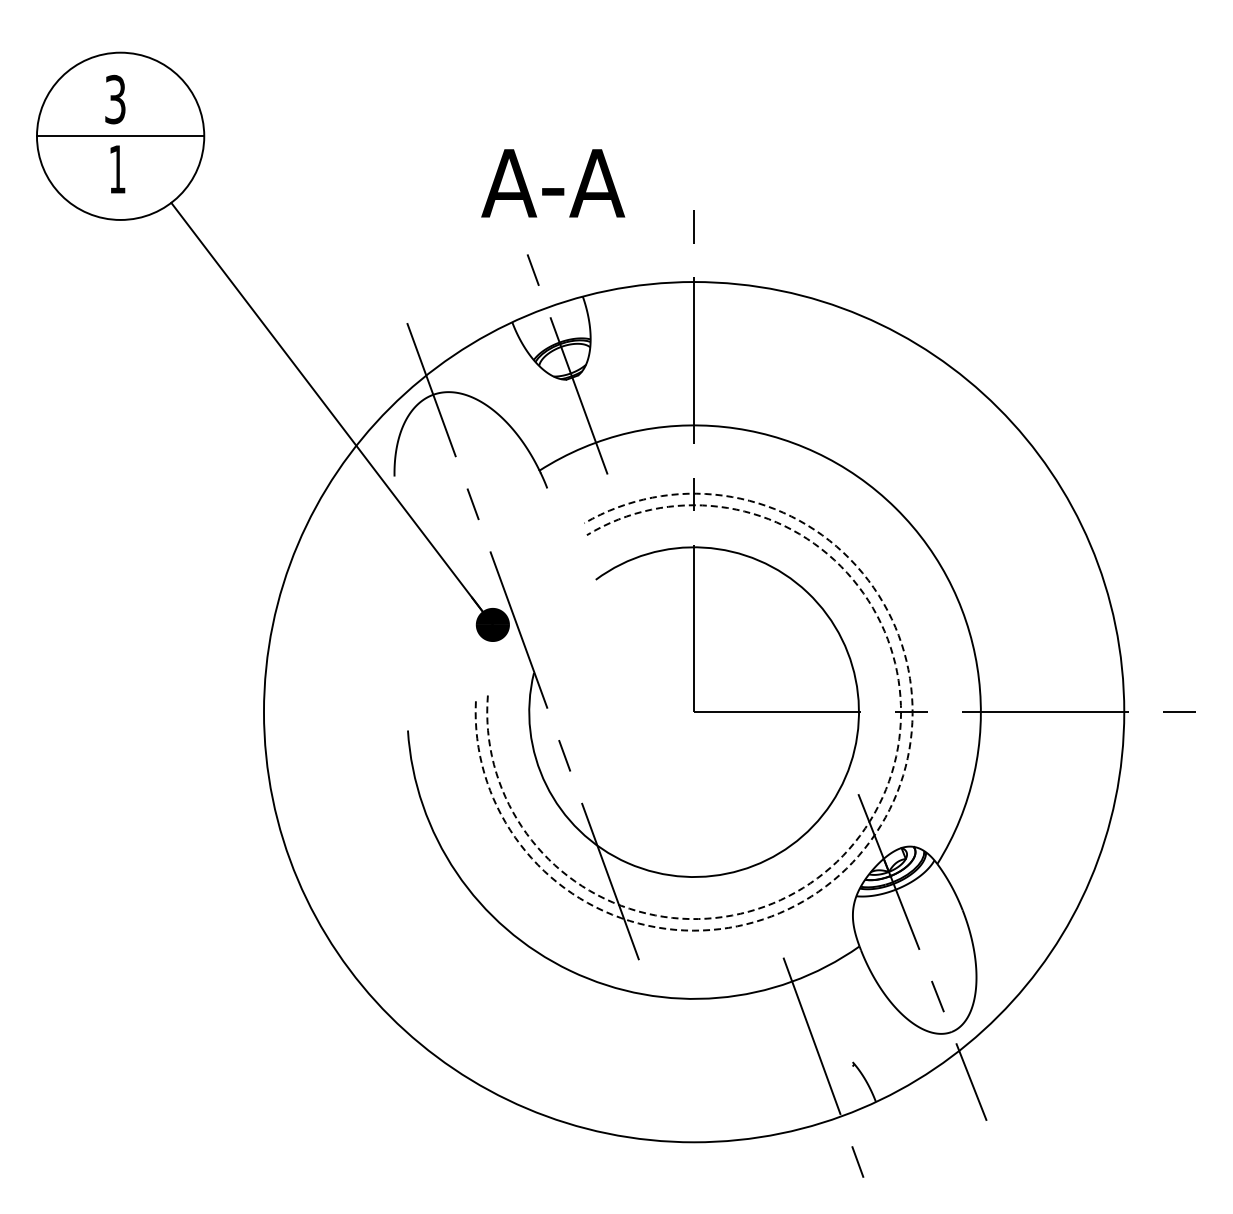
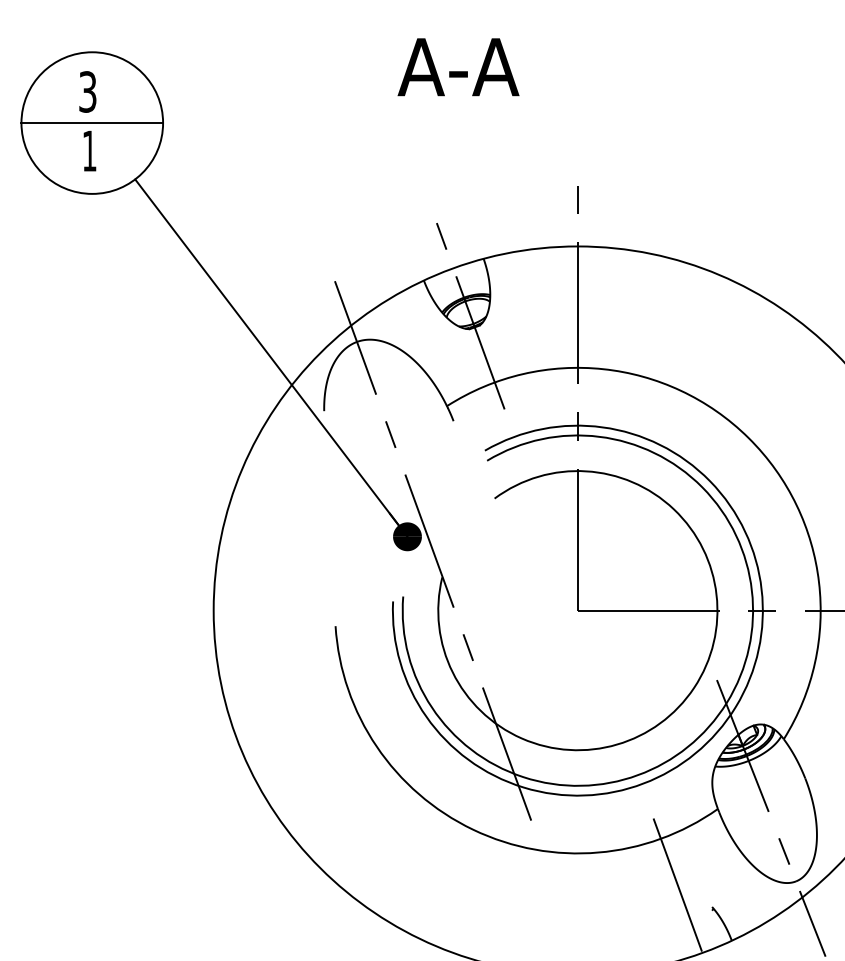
text: (553, 183) -> (458, 67), moved
arc: (870, 820) -> (727, 702), dashed -> solid
arc: (880, 825) -> (735, 706), dashed -> solid

